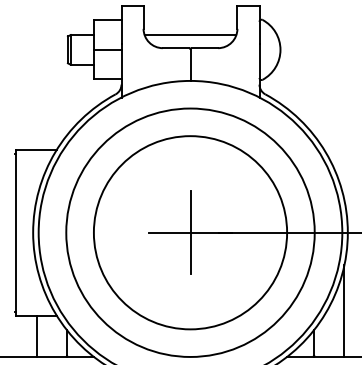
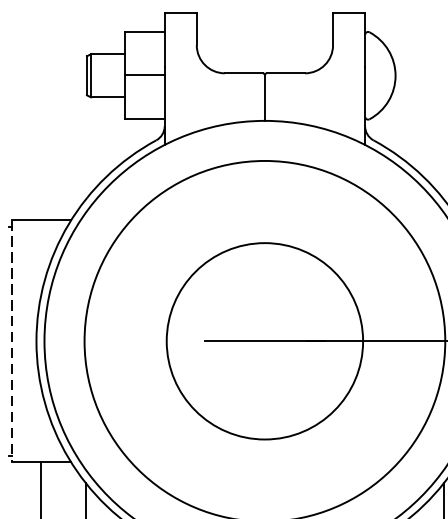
line: (190, 35) -> (264, 54), removed
circle: (190, 232) -> (264, 340), size x0.7
line: (190, 232) -> (264, 340), removed
line: (16, 233) -> (12, 342), solid -> dashed

